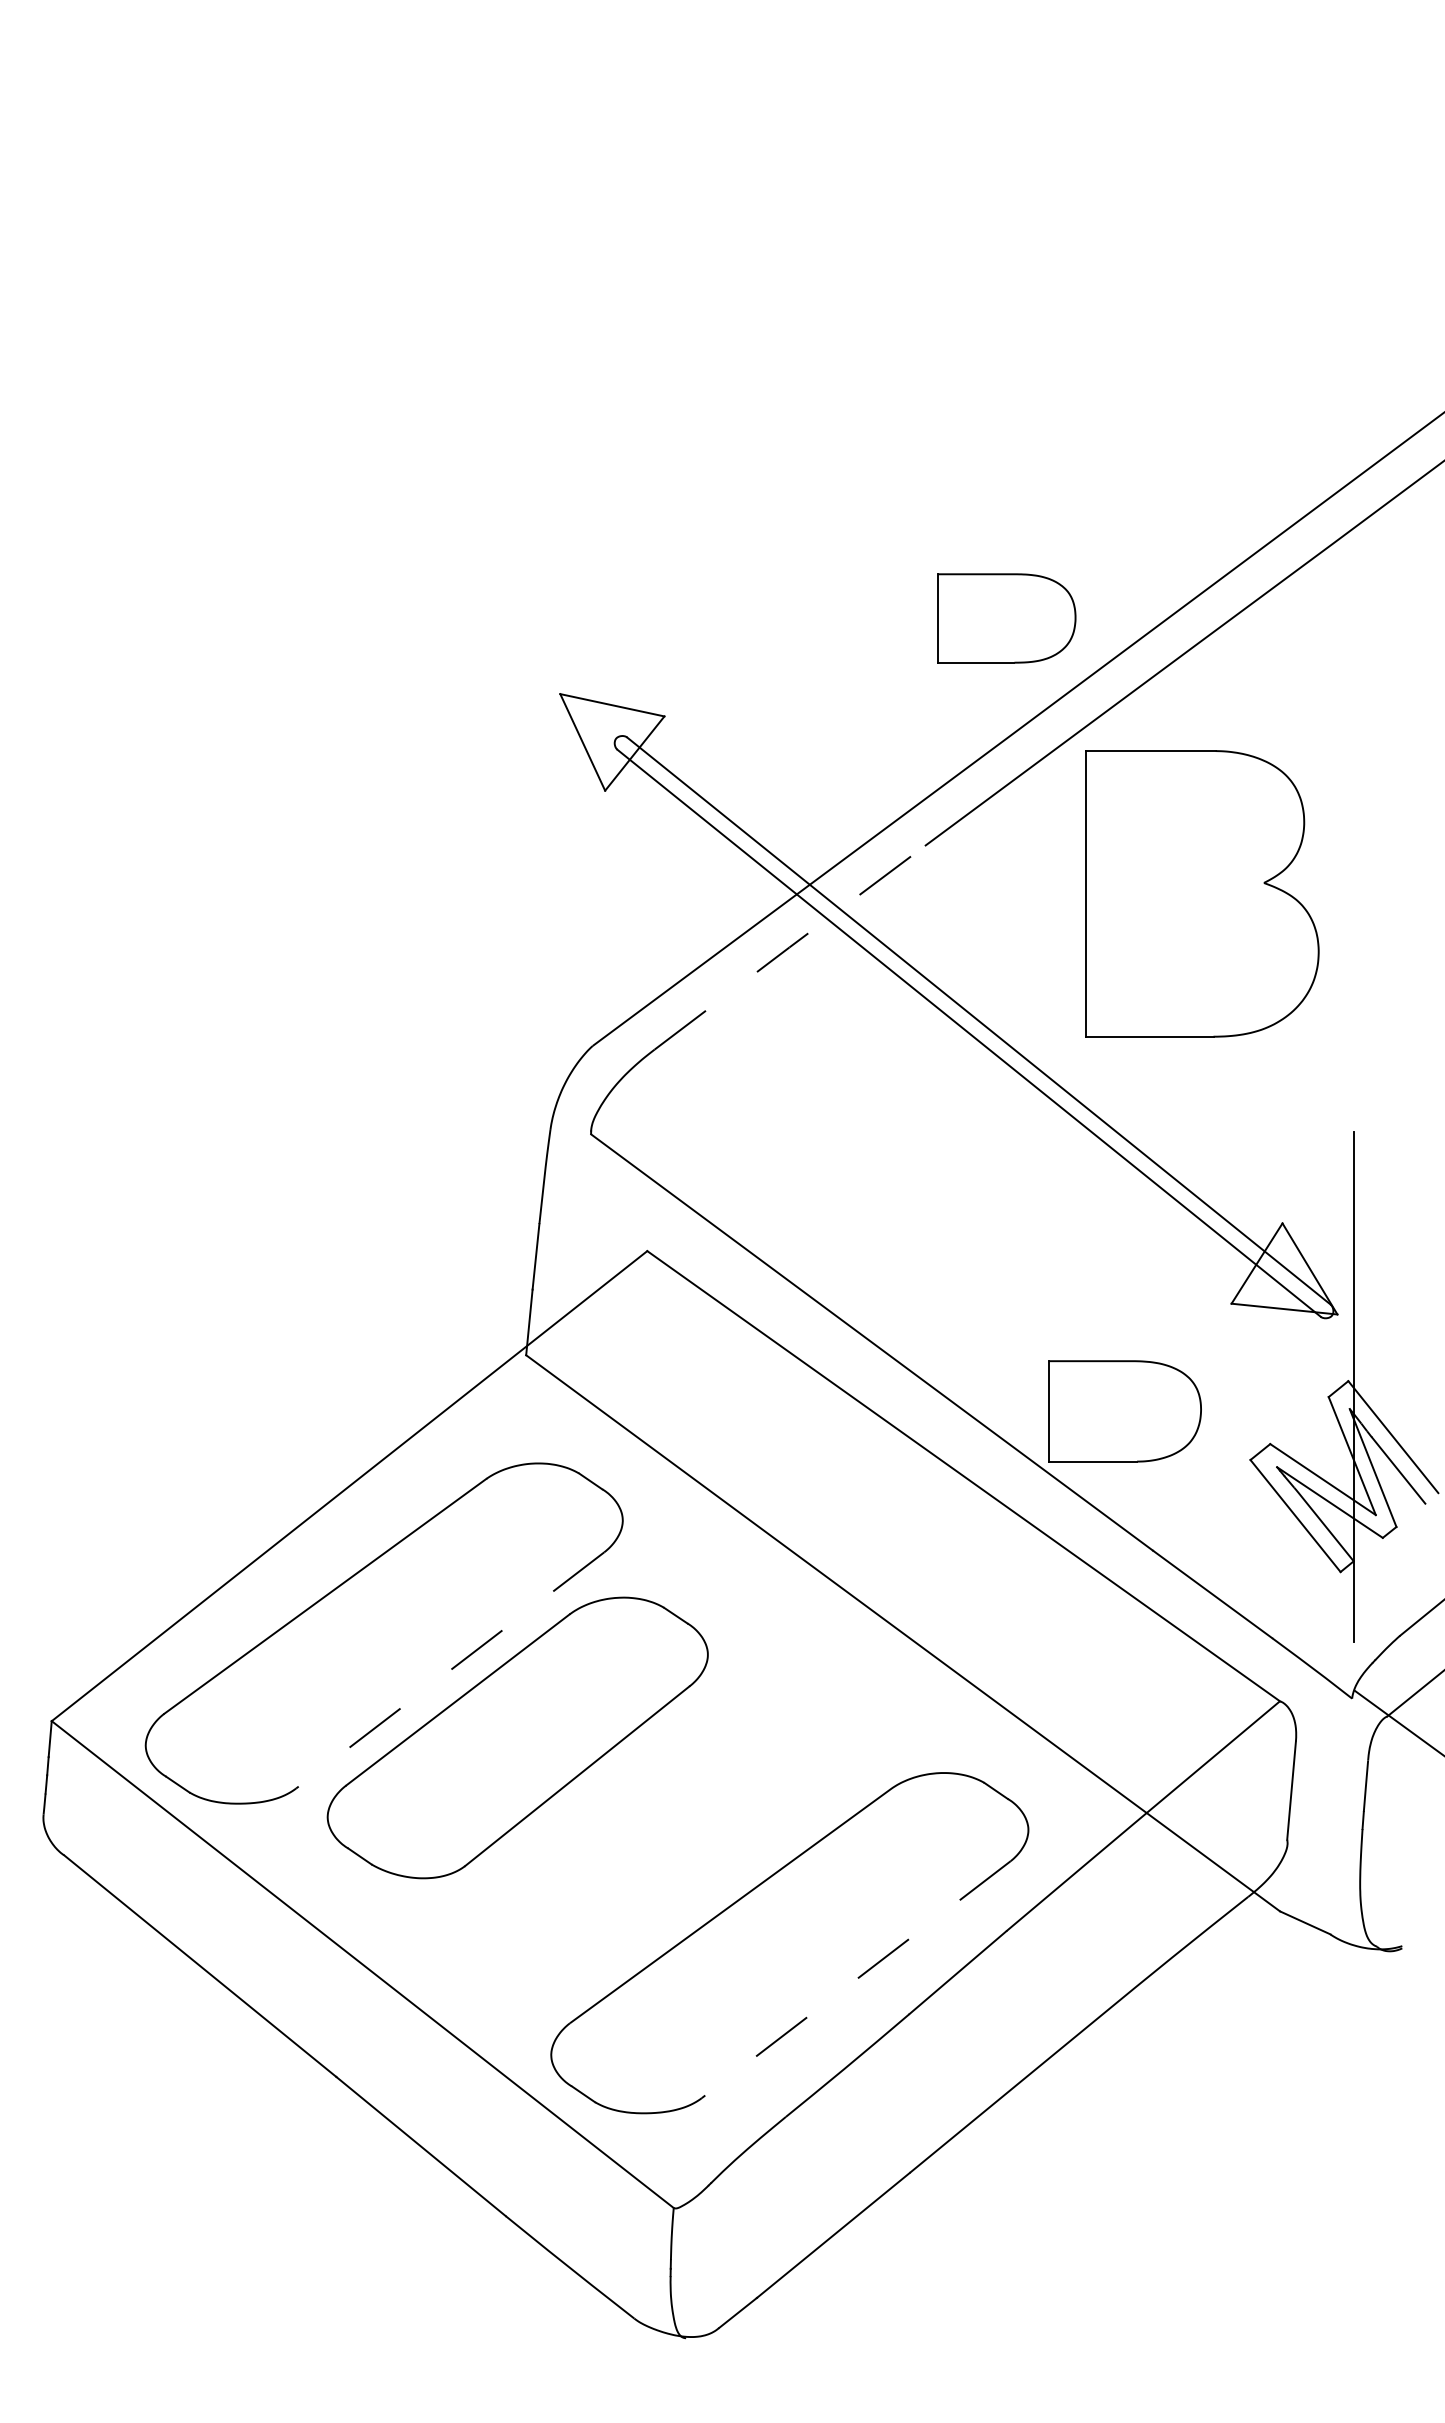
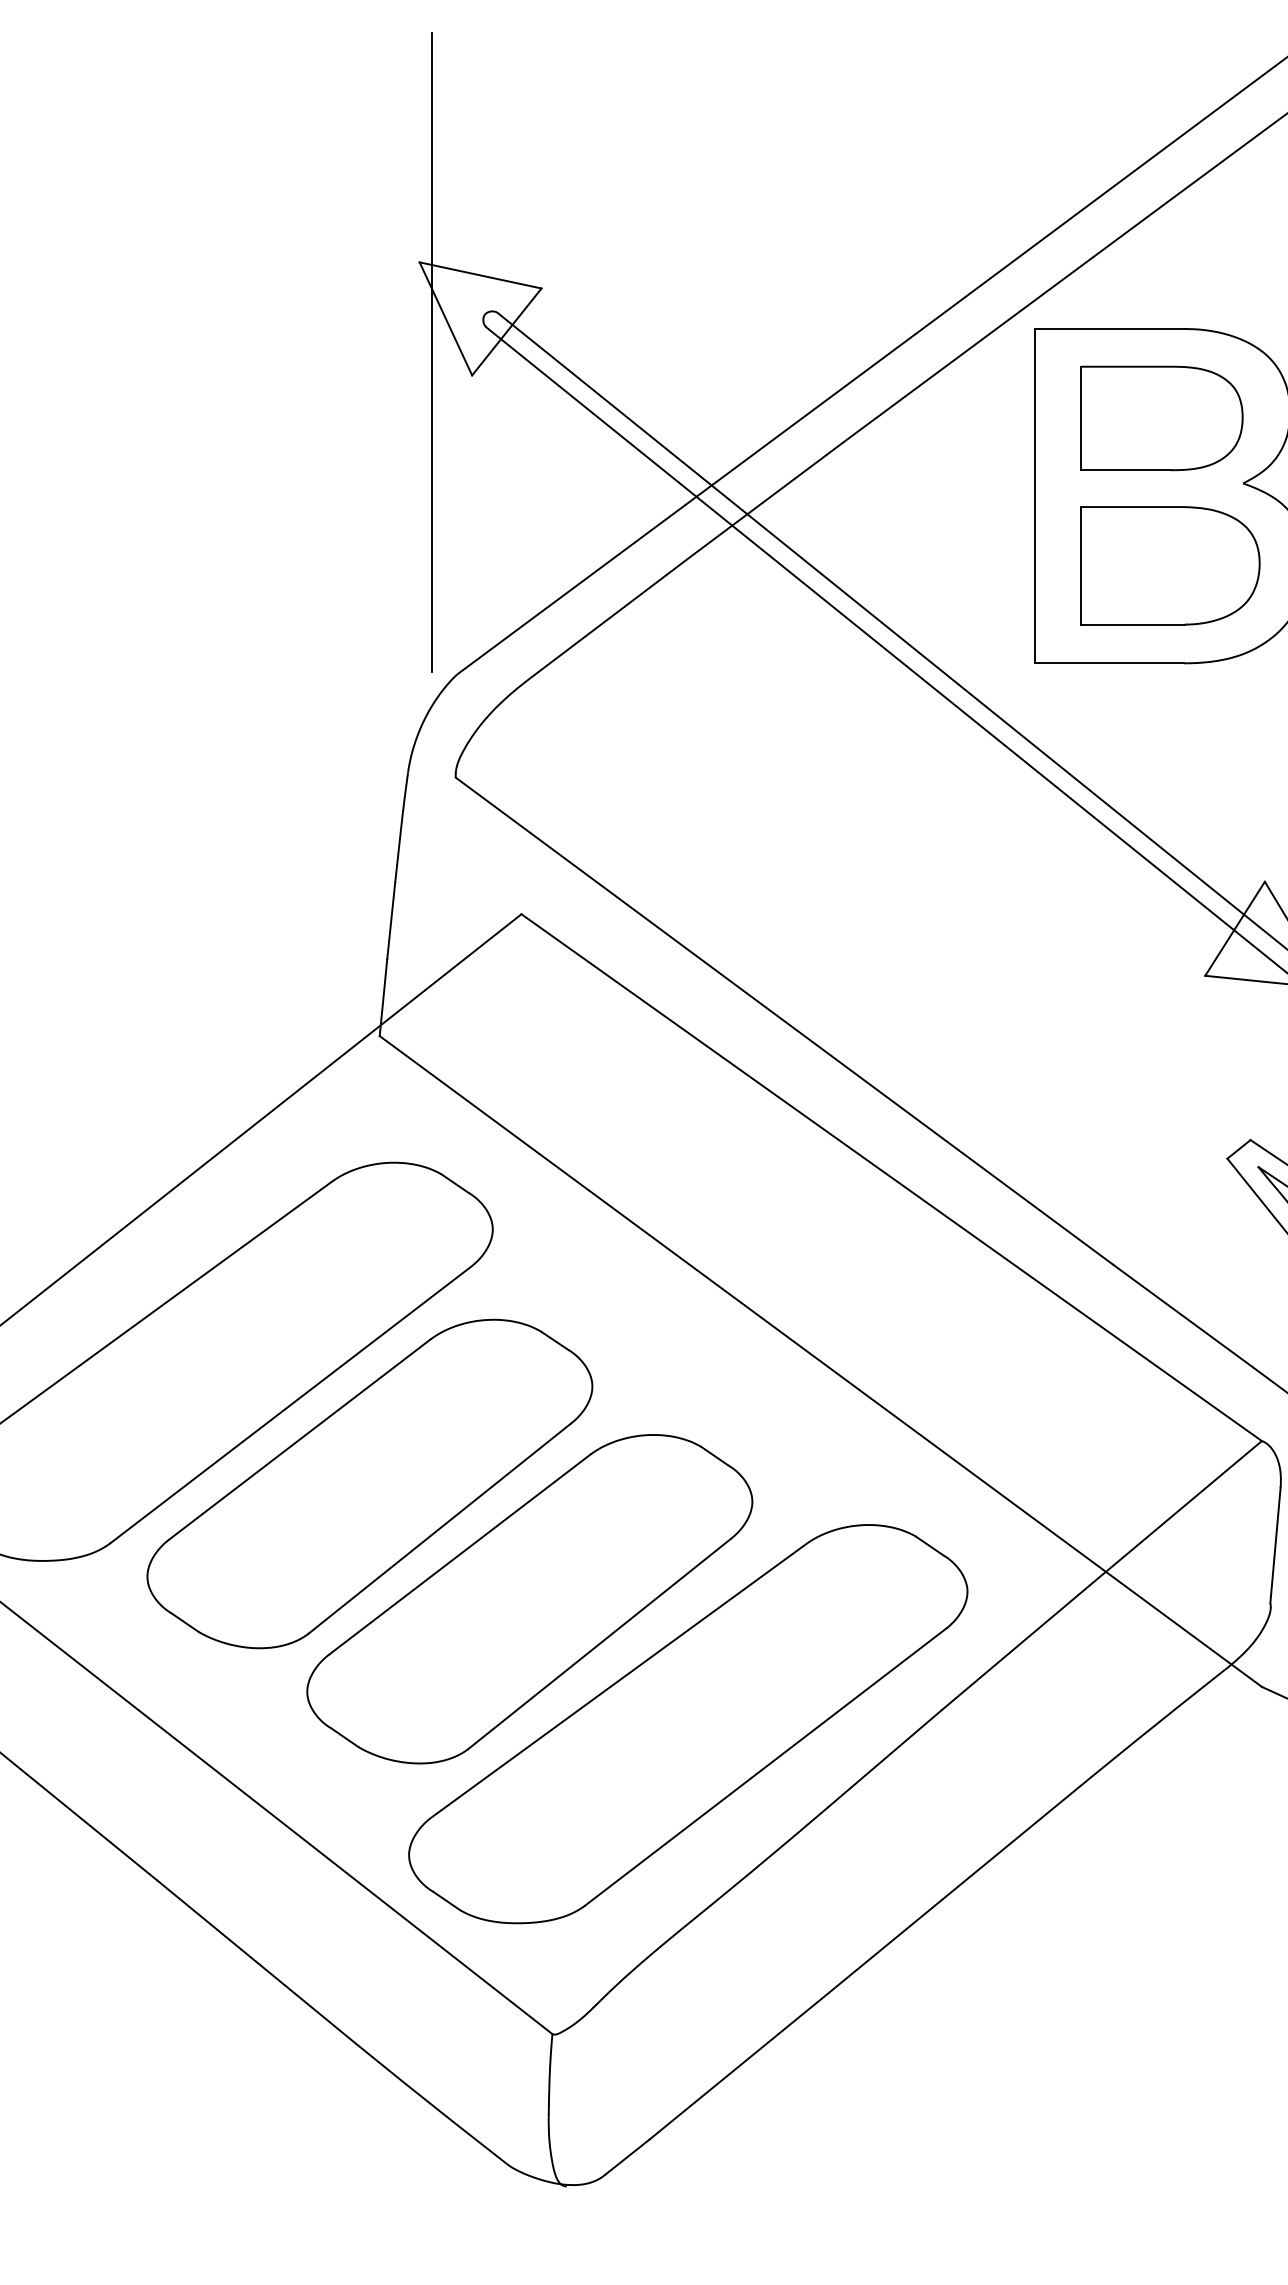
part: (1006, 618) -> (1161, 418), moved
line: (570, 771) -> (431, 352), added
line: (789, 947) -> (687, 558), dashed -> solid
part: (1124, 1411) -> (1170, 565), moved
line: (449, 1670) -> (289, 1405), dashed -> solid
part: (654, 1836) -> (529, 1599), added
line: (856, 1979) -> (766, 1766), dashed -> solid

